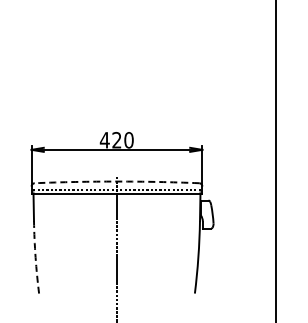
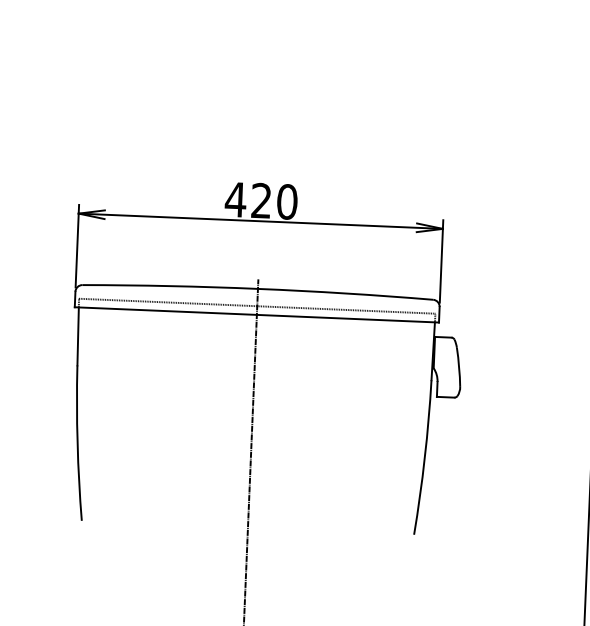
arc: (117, 181) -> (259, 288), dashed -> solid
arc: (35, 257) -> (77, 443), dashed -> solid

